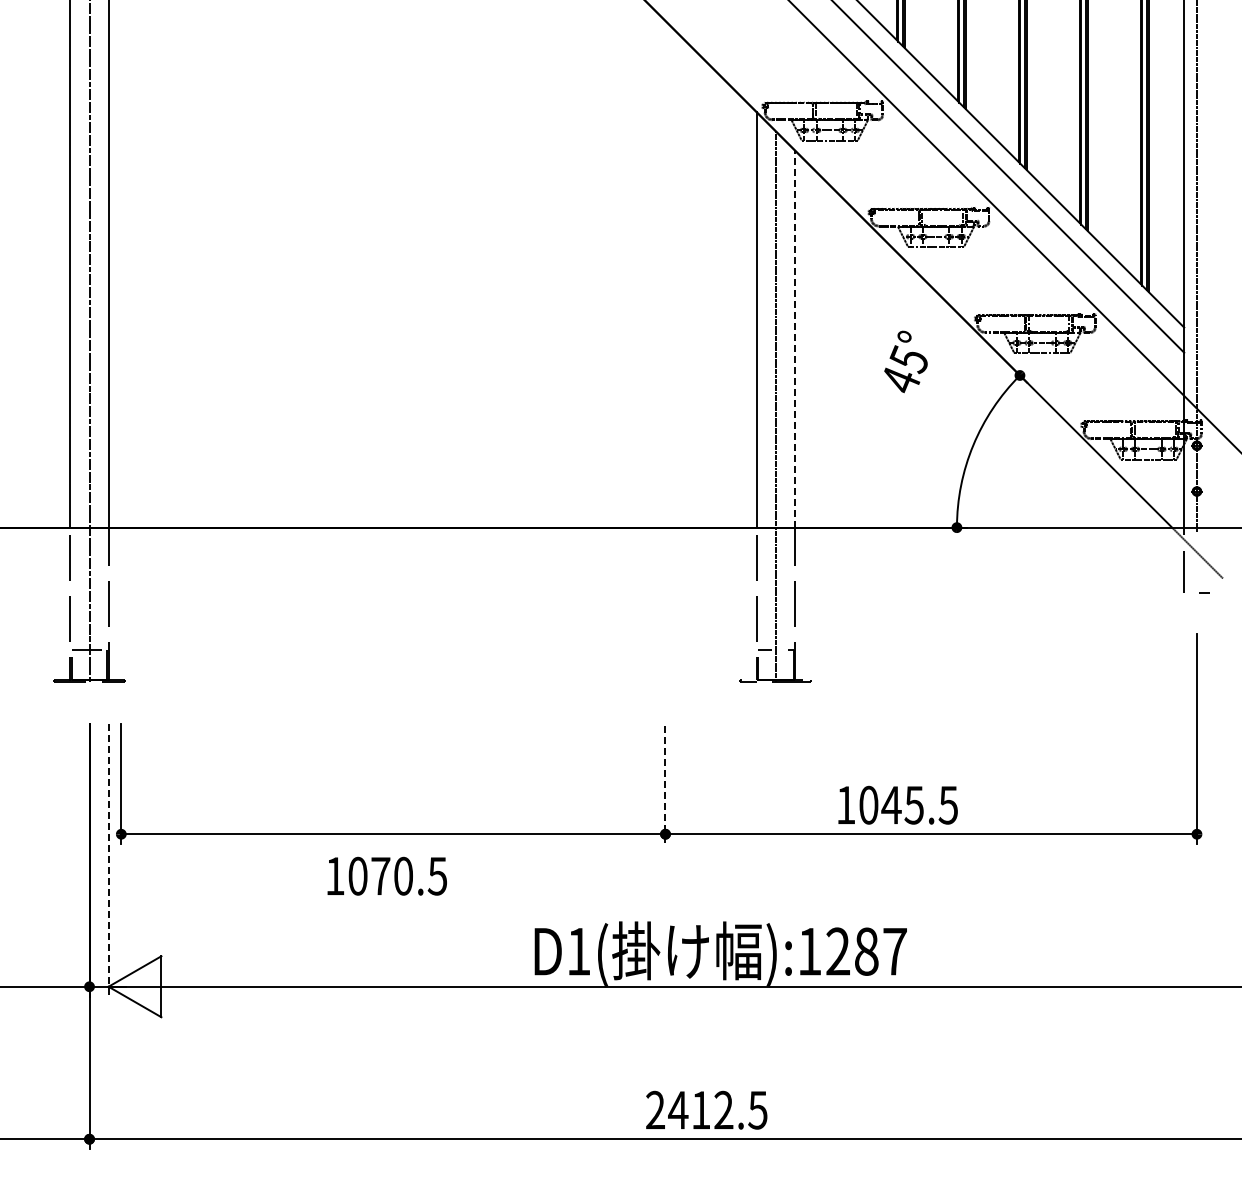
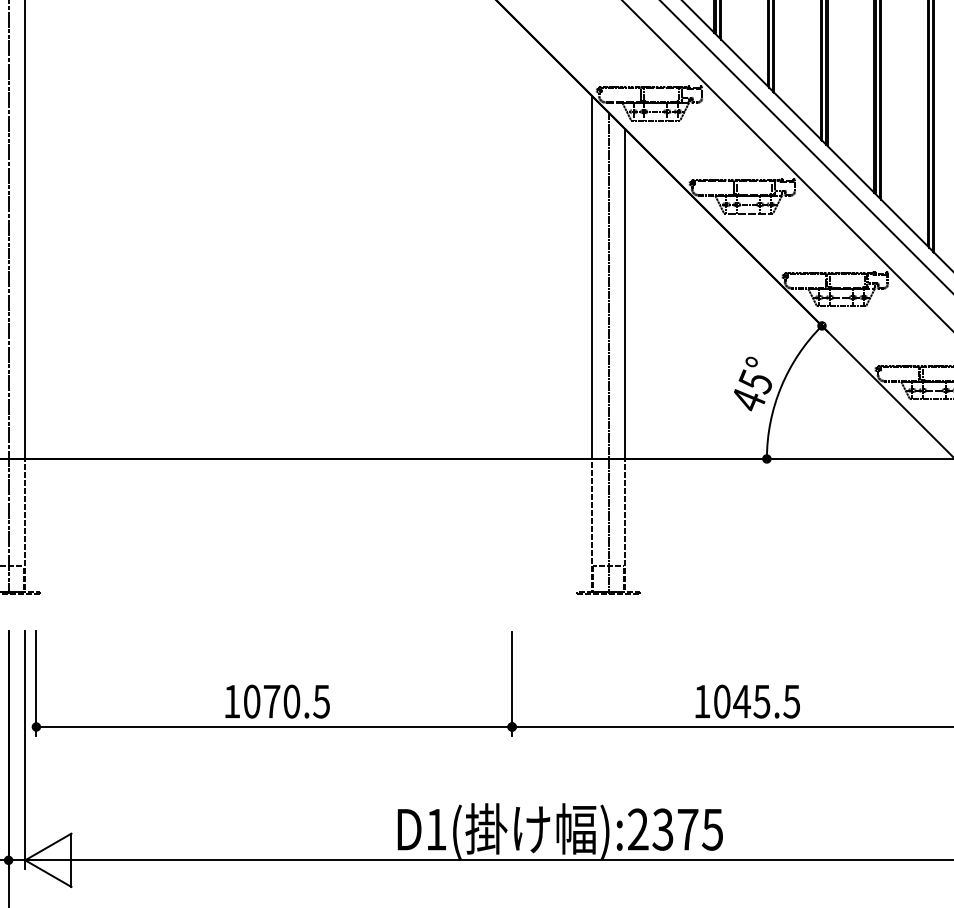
line: (794, 339) -> (624, 294), dashed -> solid
text: (905, 361) -> (752, 383), moved
line: (665, 785) -> (512, 684), dashed -> solid
text: (897, 804) -> (747, 700), moved
line: (108, 861) -> (25, 750), dashed -> solid
text: (386, 875) -> (276, 700), moved
text: (852, 951) -> (675, 829), ):1287 -> ):2375

